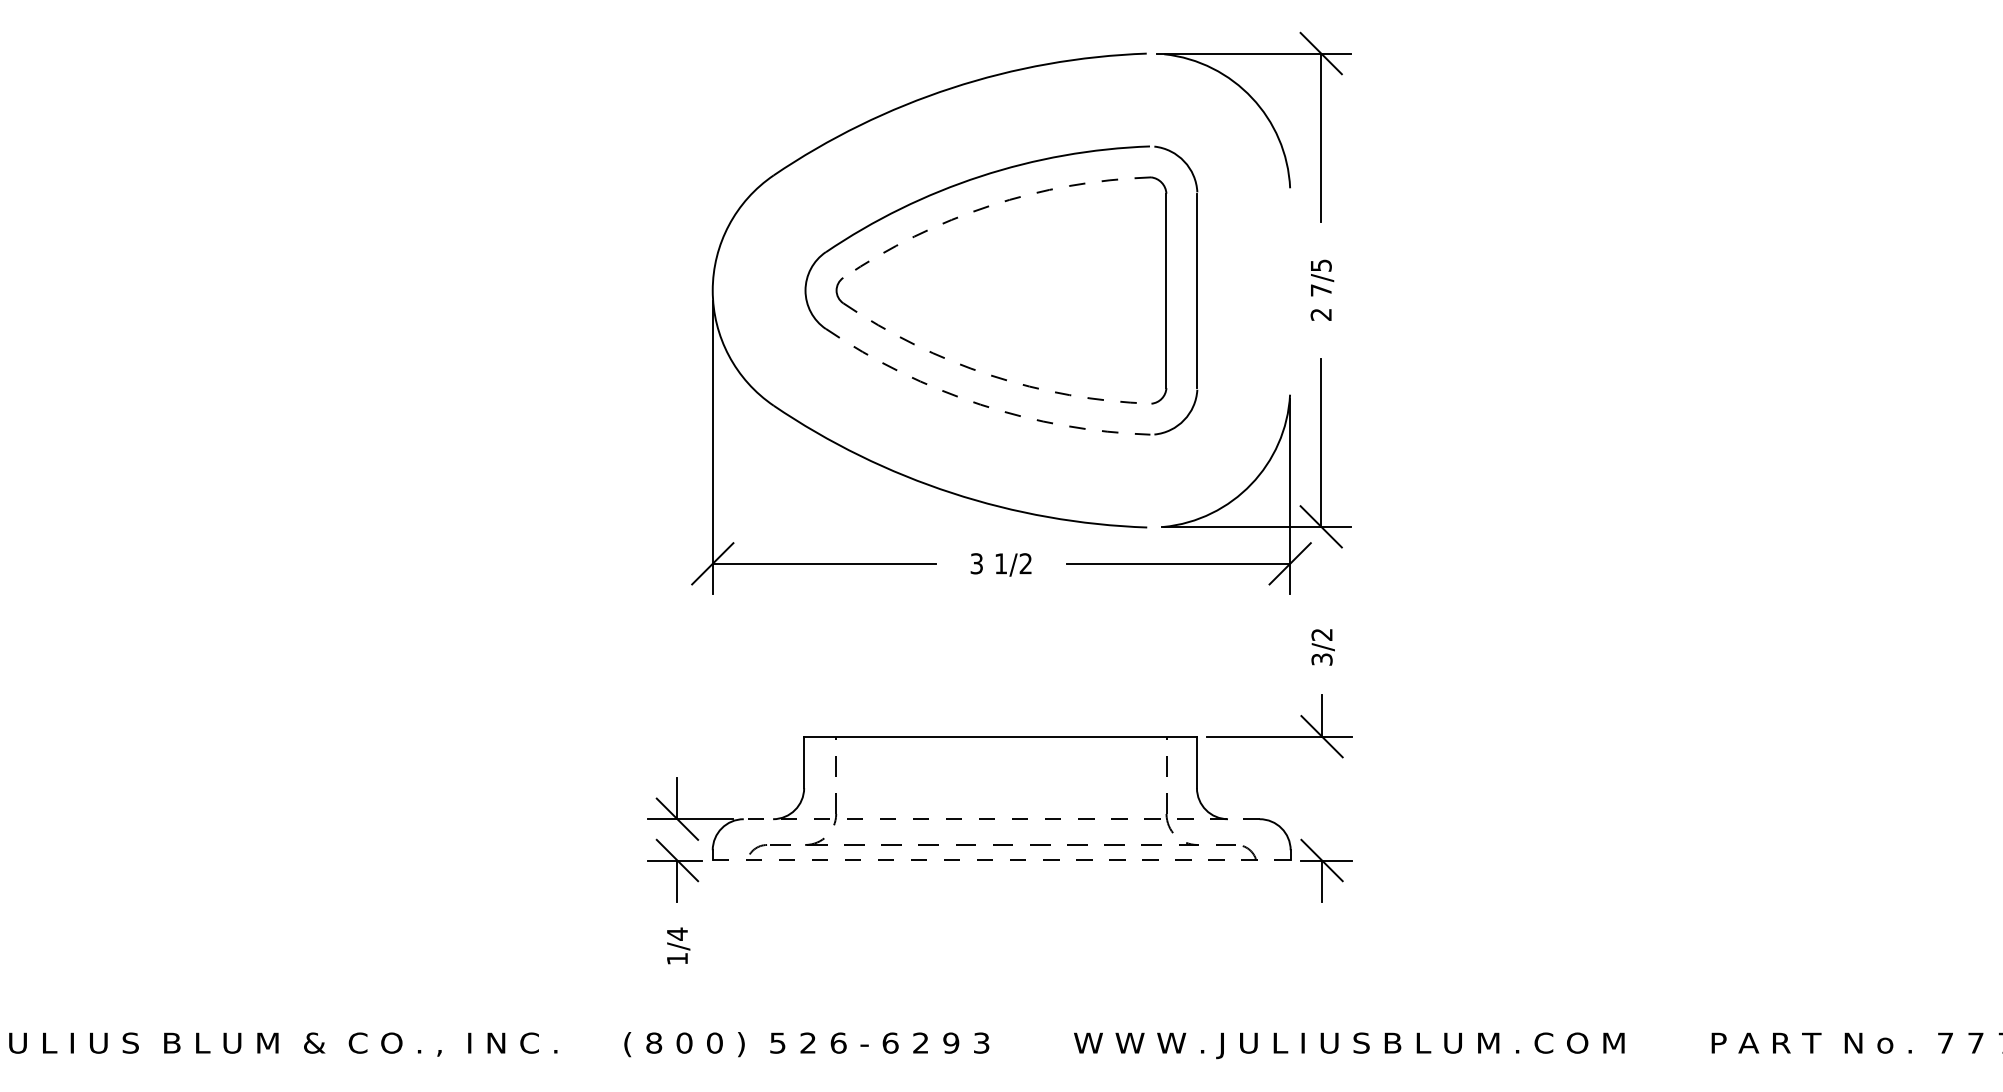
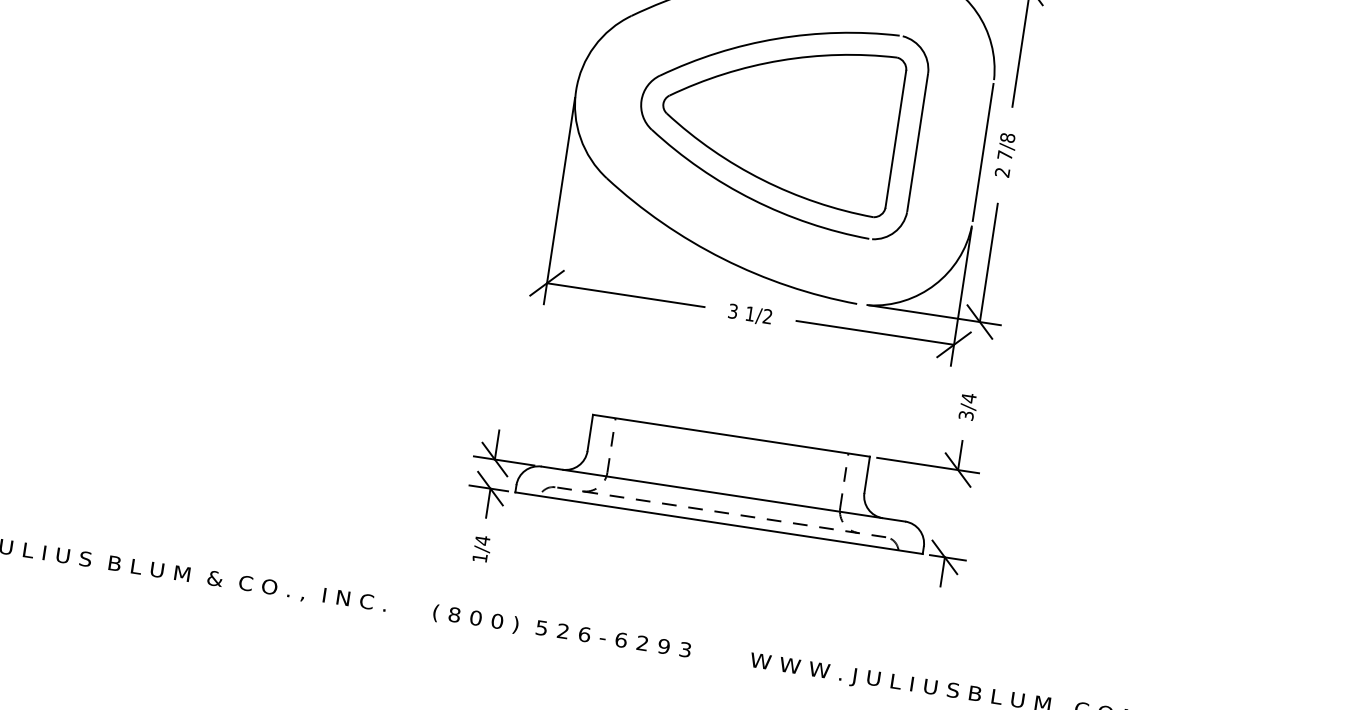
arc: (990, 205) -> (780, 60), dashed -> solid
text: (1320, 265) -> (1007, 137), 7/5 -> 7/8
line: (1290, 290) -> (983, 152), added
arc: (990, 375) -> (762, 180), dashed -> solid
arc: (980, 404) -> (752, 199), dashed -> solid
text: (1321, 634) -> (968, 397), 3/2 -> 3/4
line: (1001, 819) -> (723, 494), dashed -> solid
line: (1001, 860) -> (718, 523), dashed -> solid

